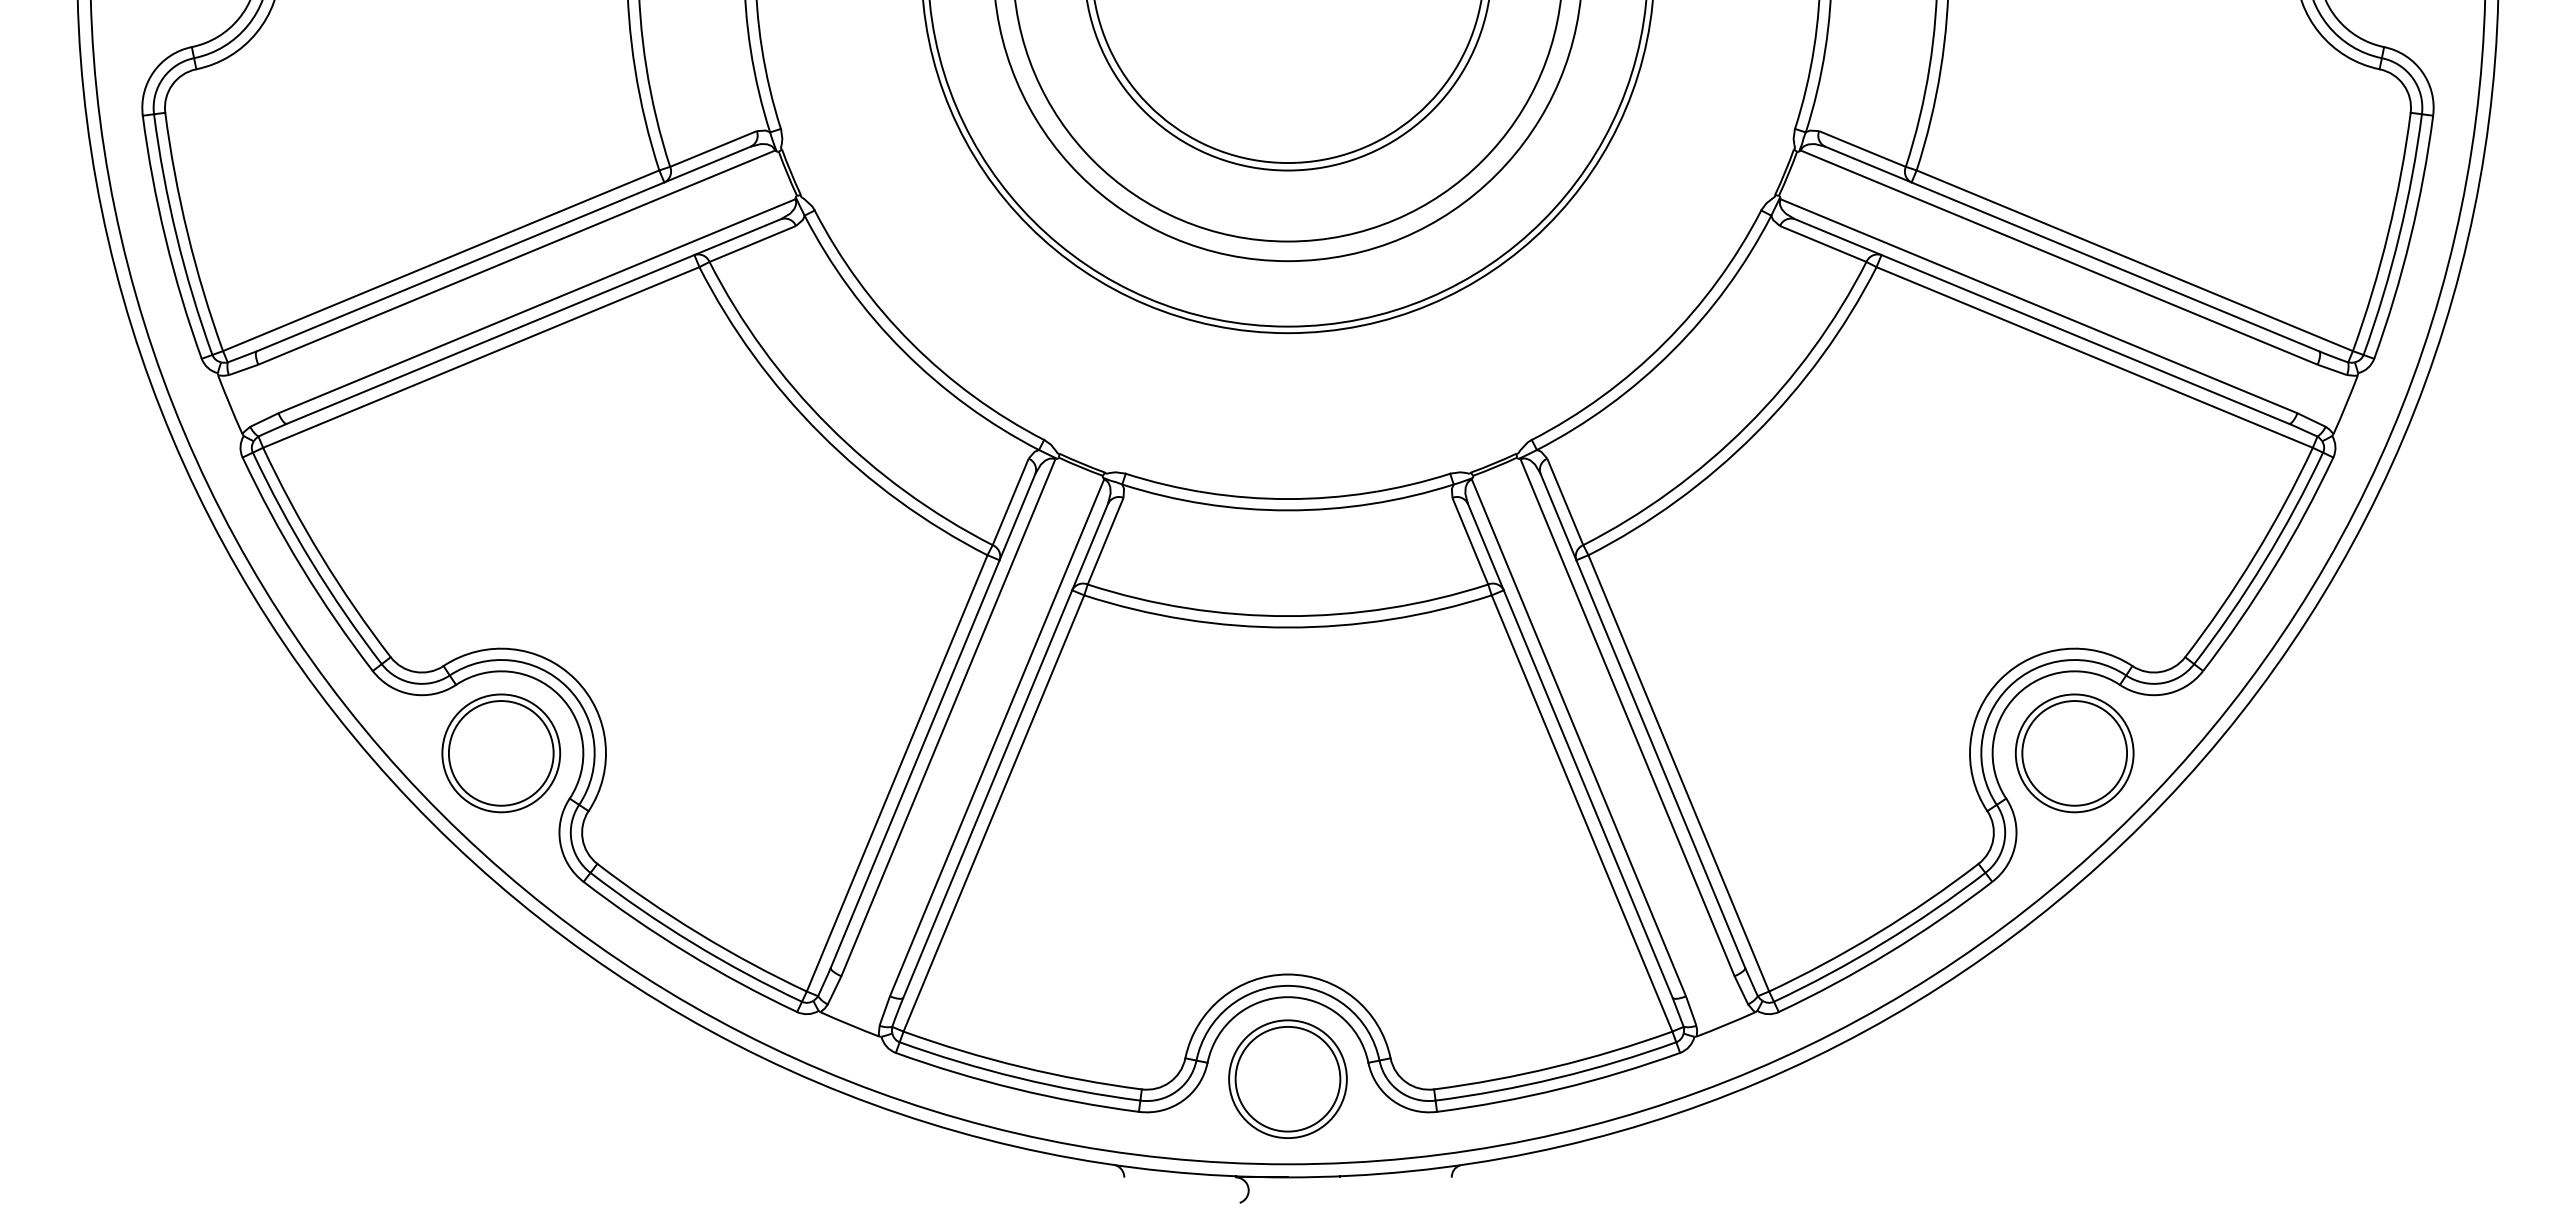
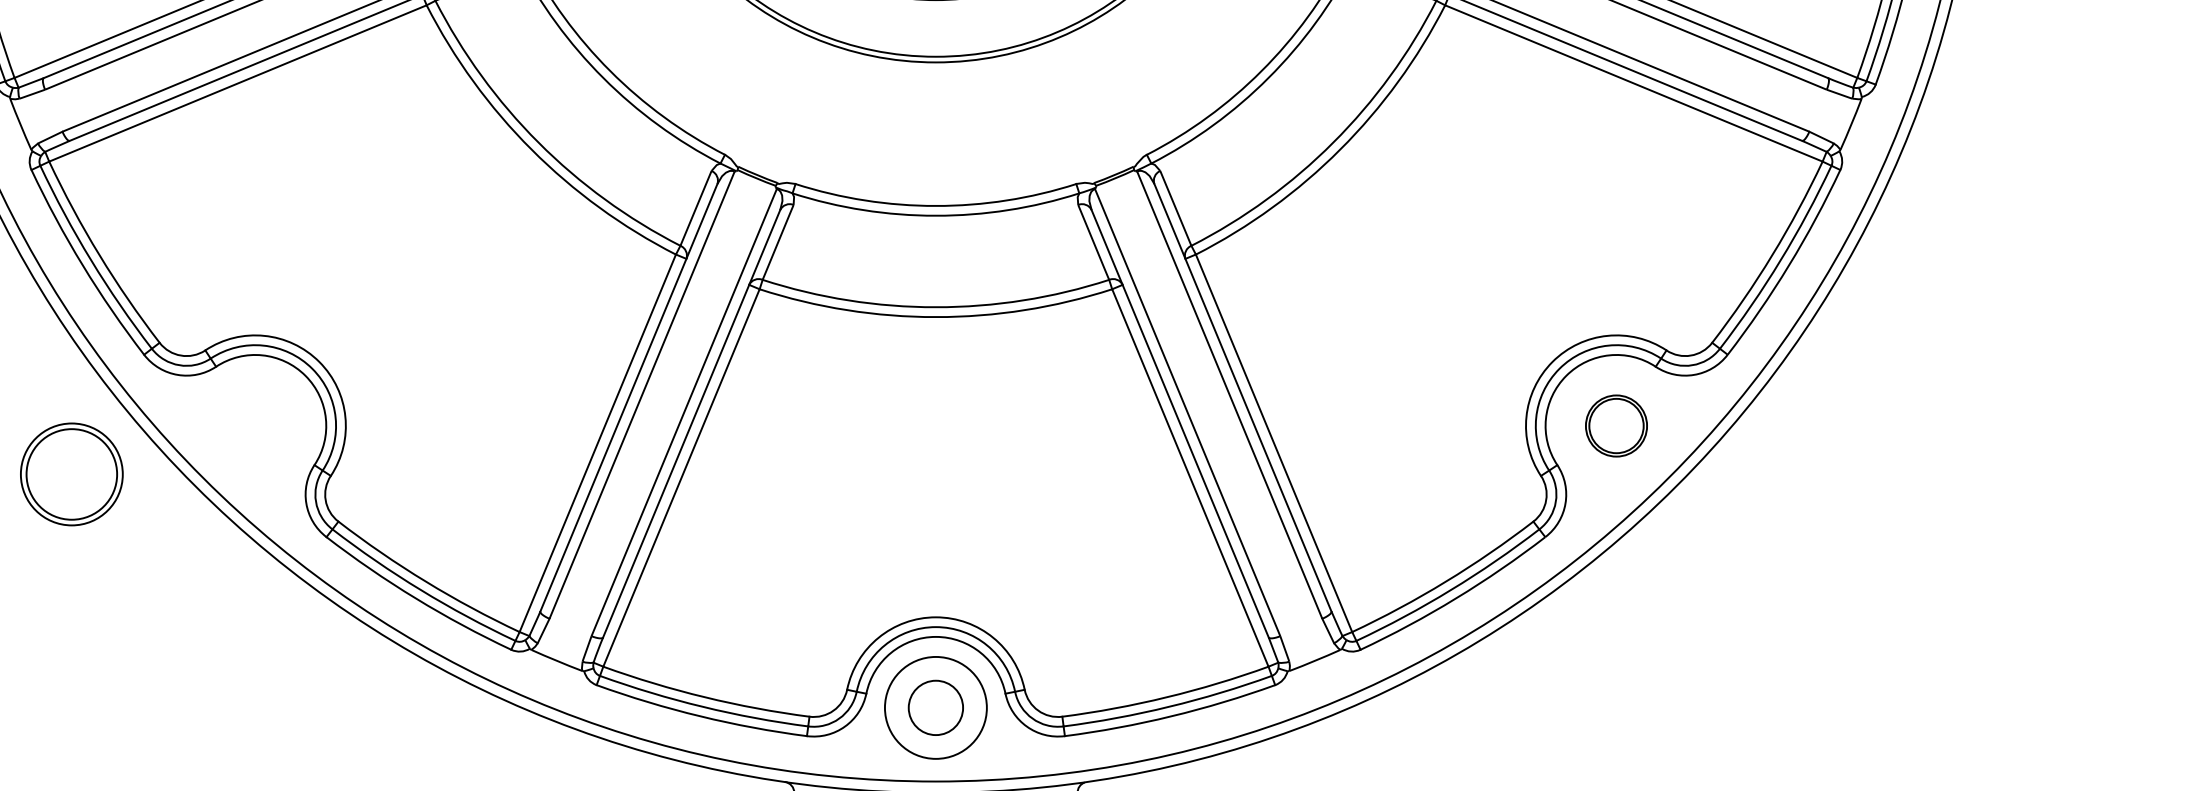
part: (501, 753) -> (72, 474), moved
part: (2074, 753) -> (1616, 426), size x0.6
circle: (1287, 1078) -> (935, 707), size x0.6

